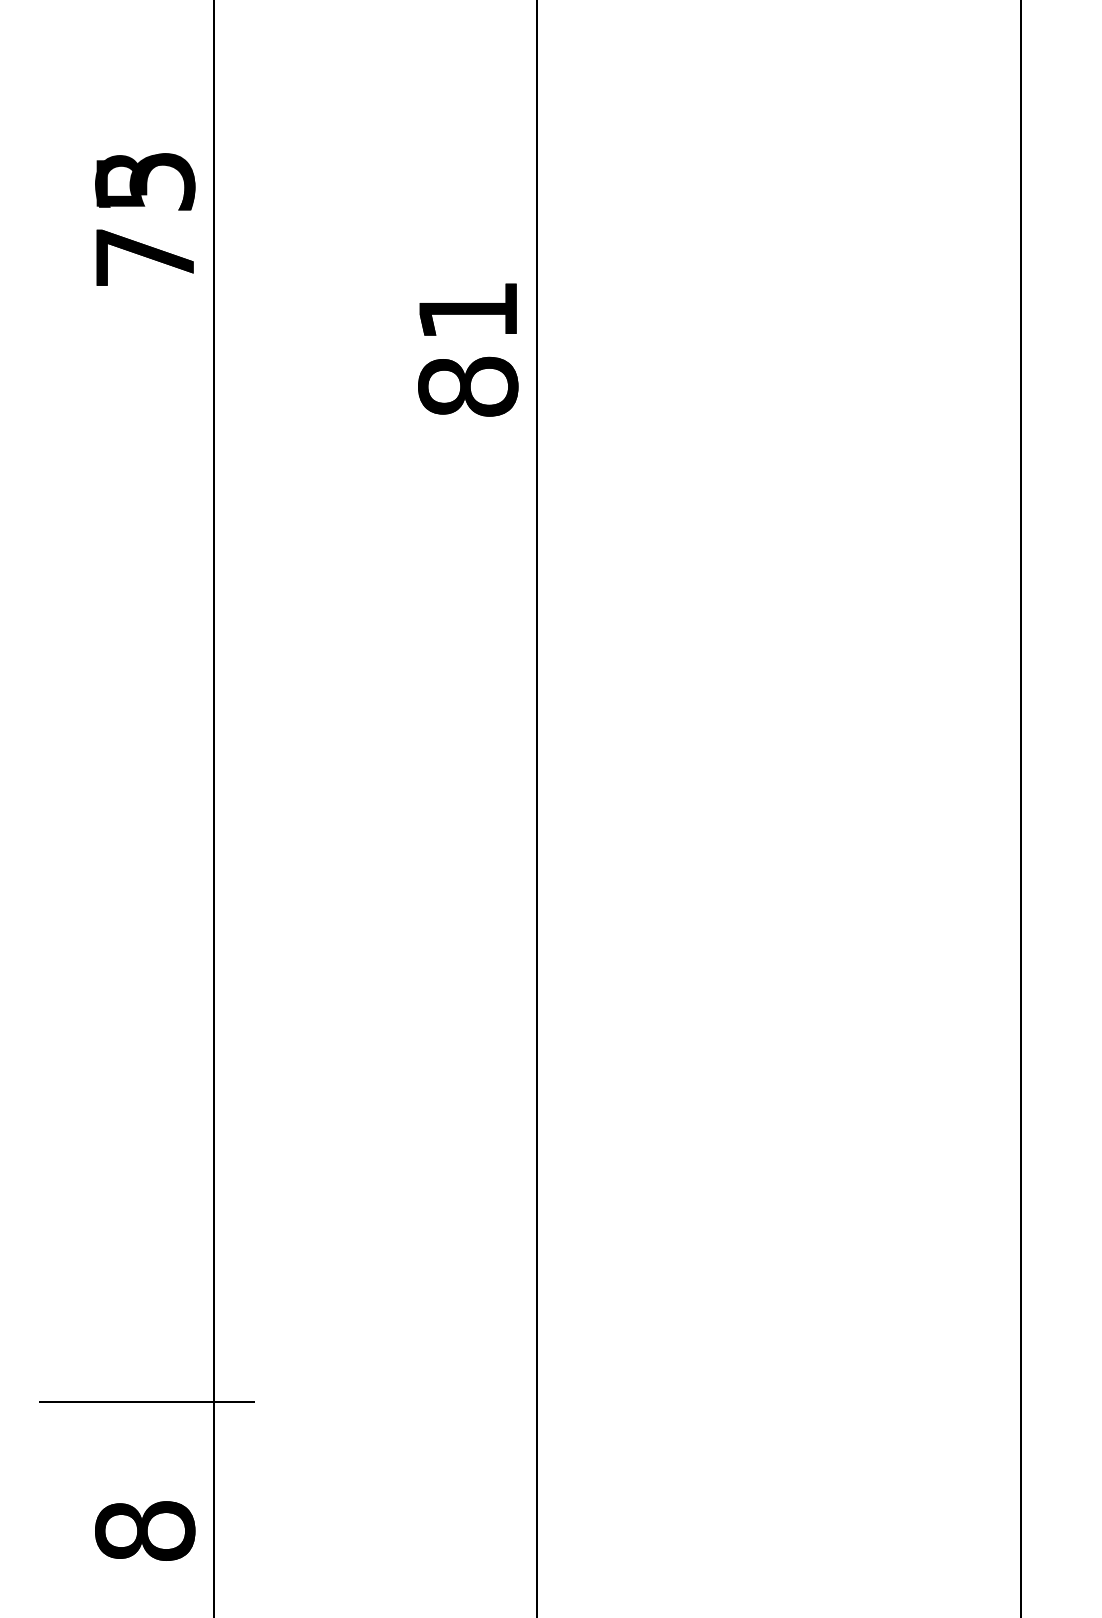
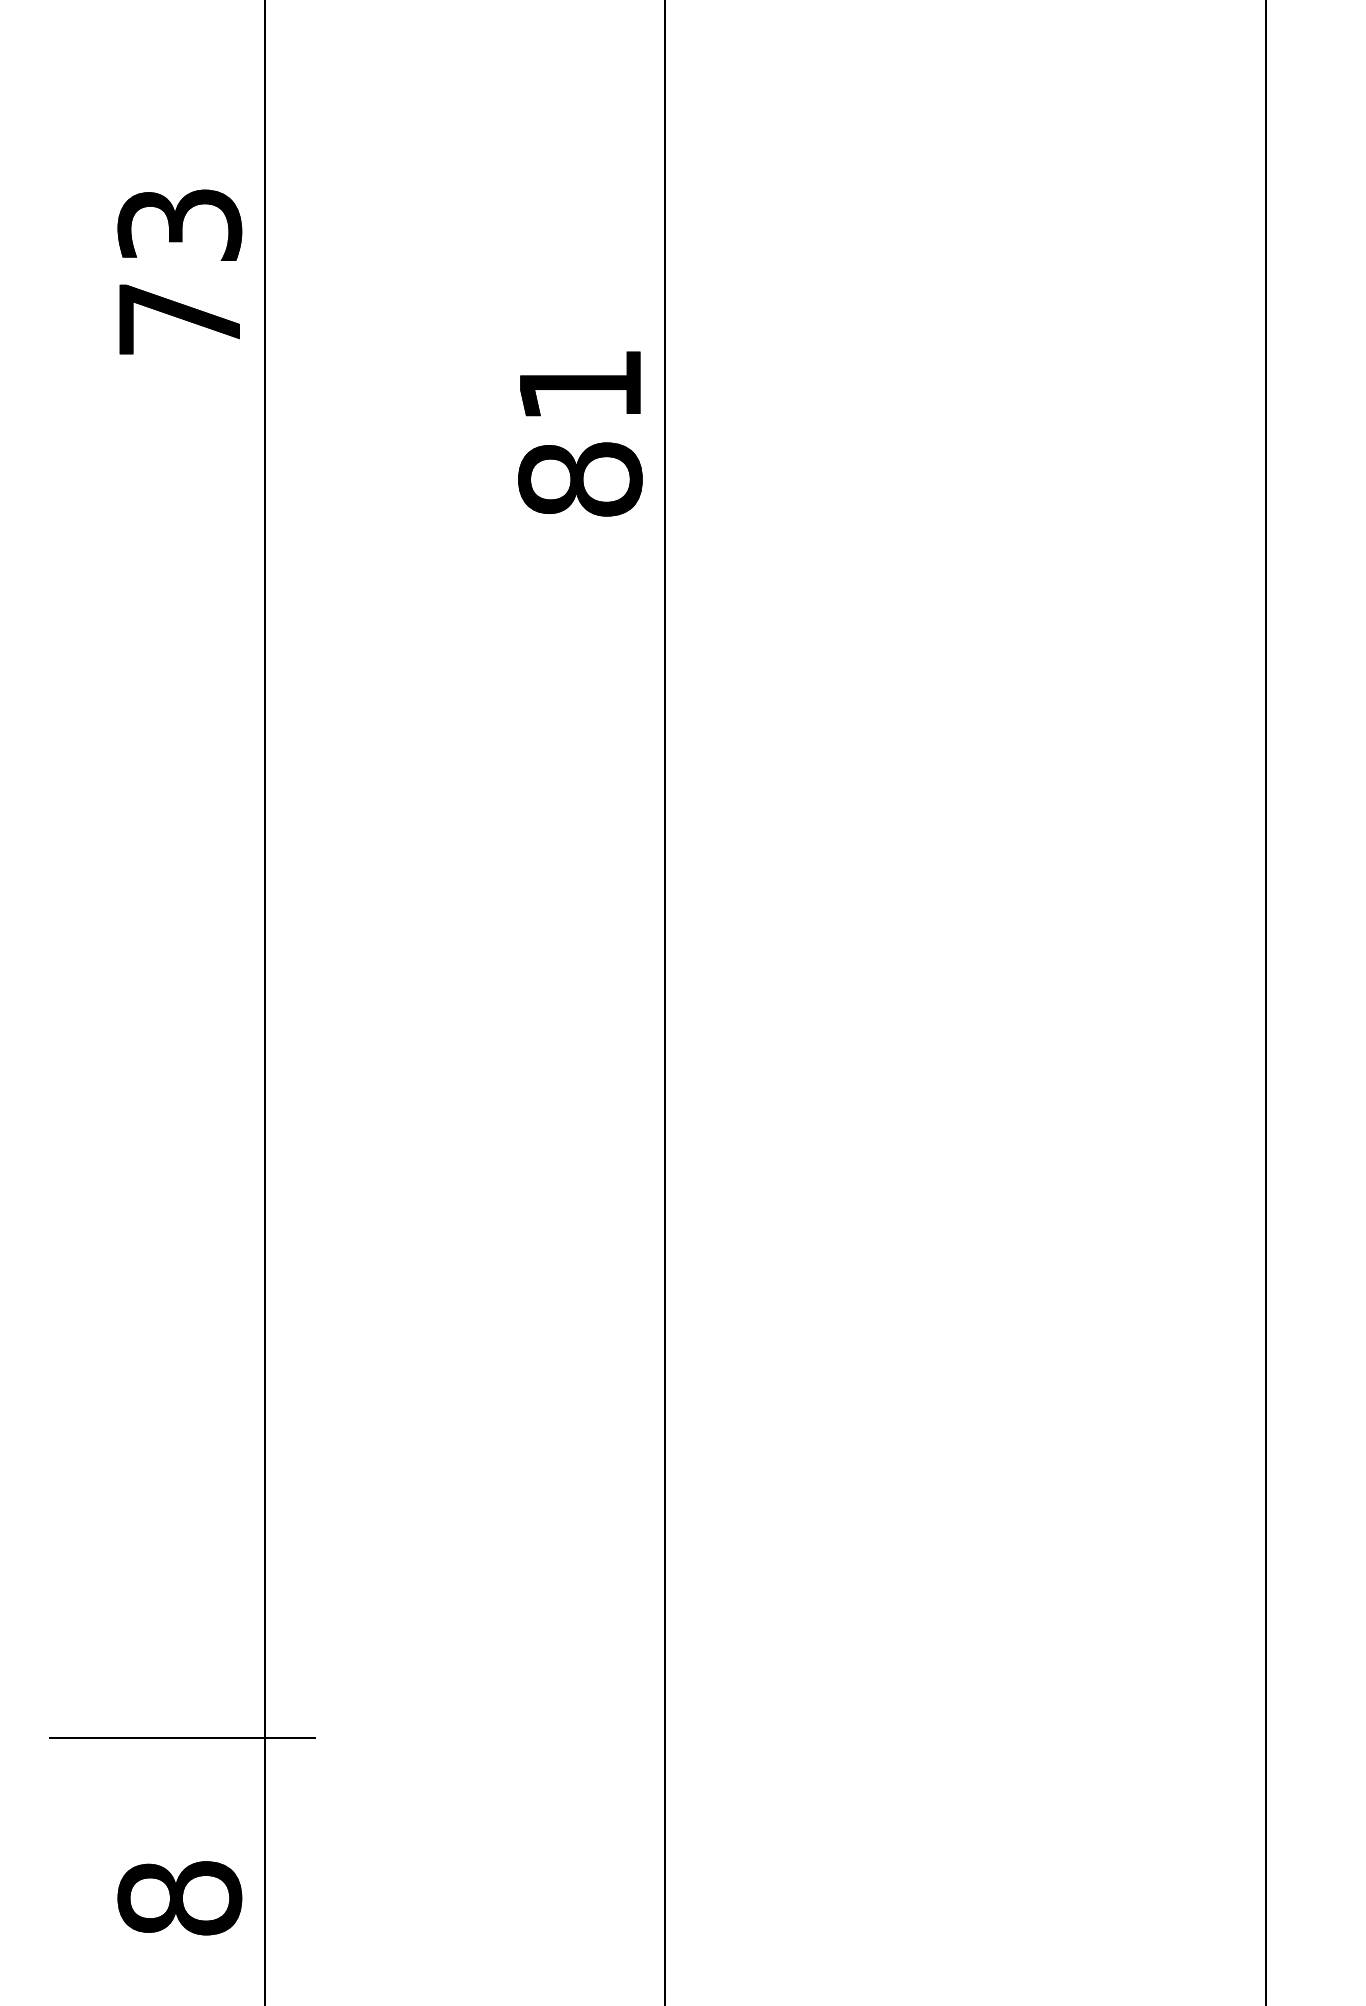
text: (144, 181) -> (178, 224), 75 -> 73

